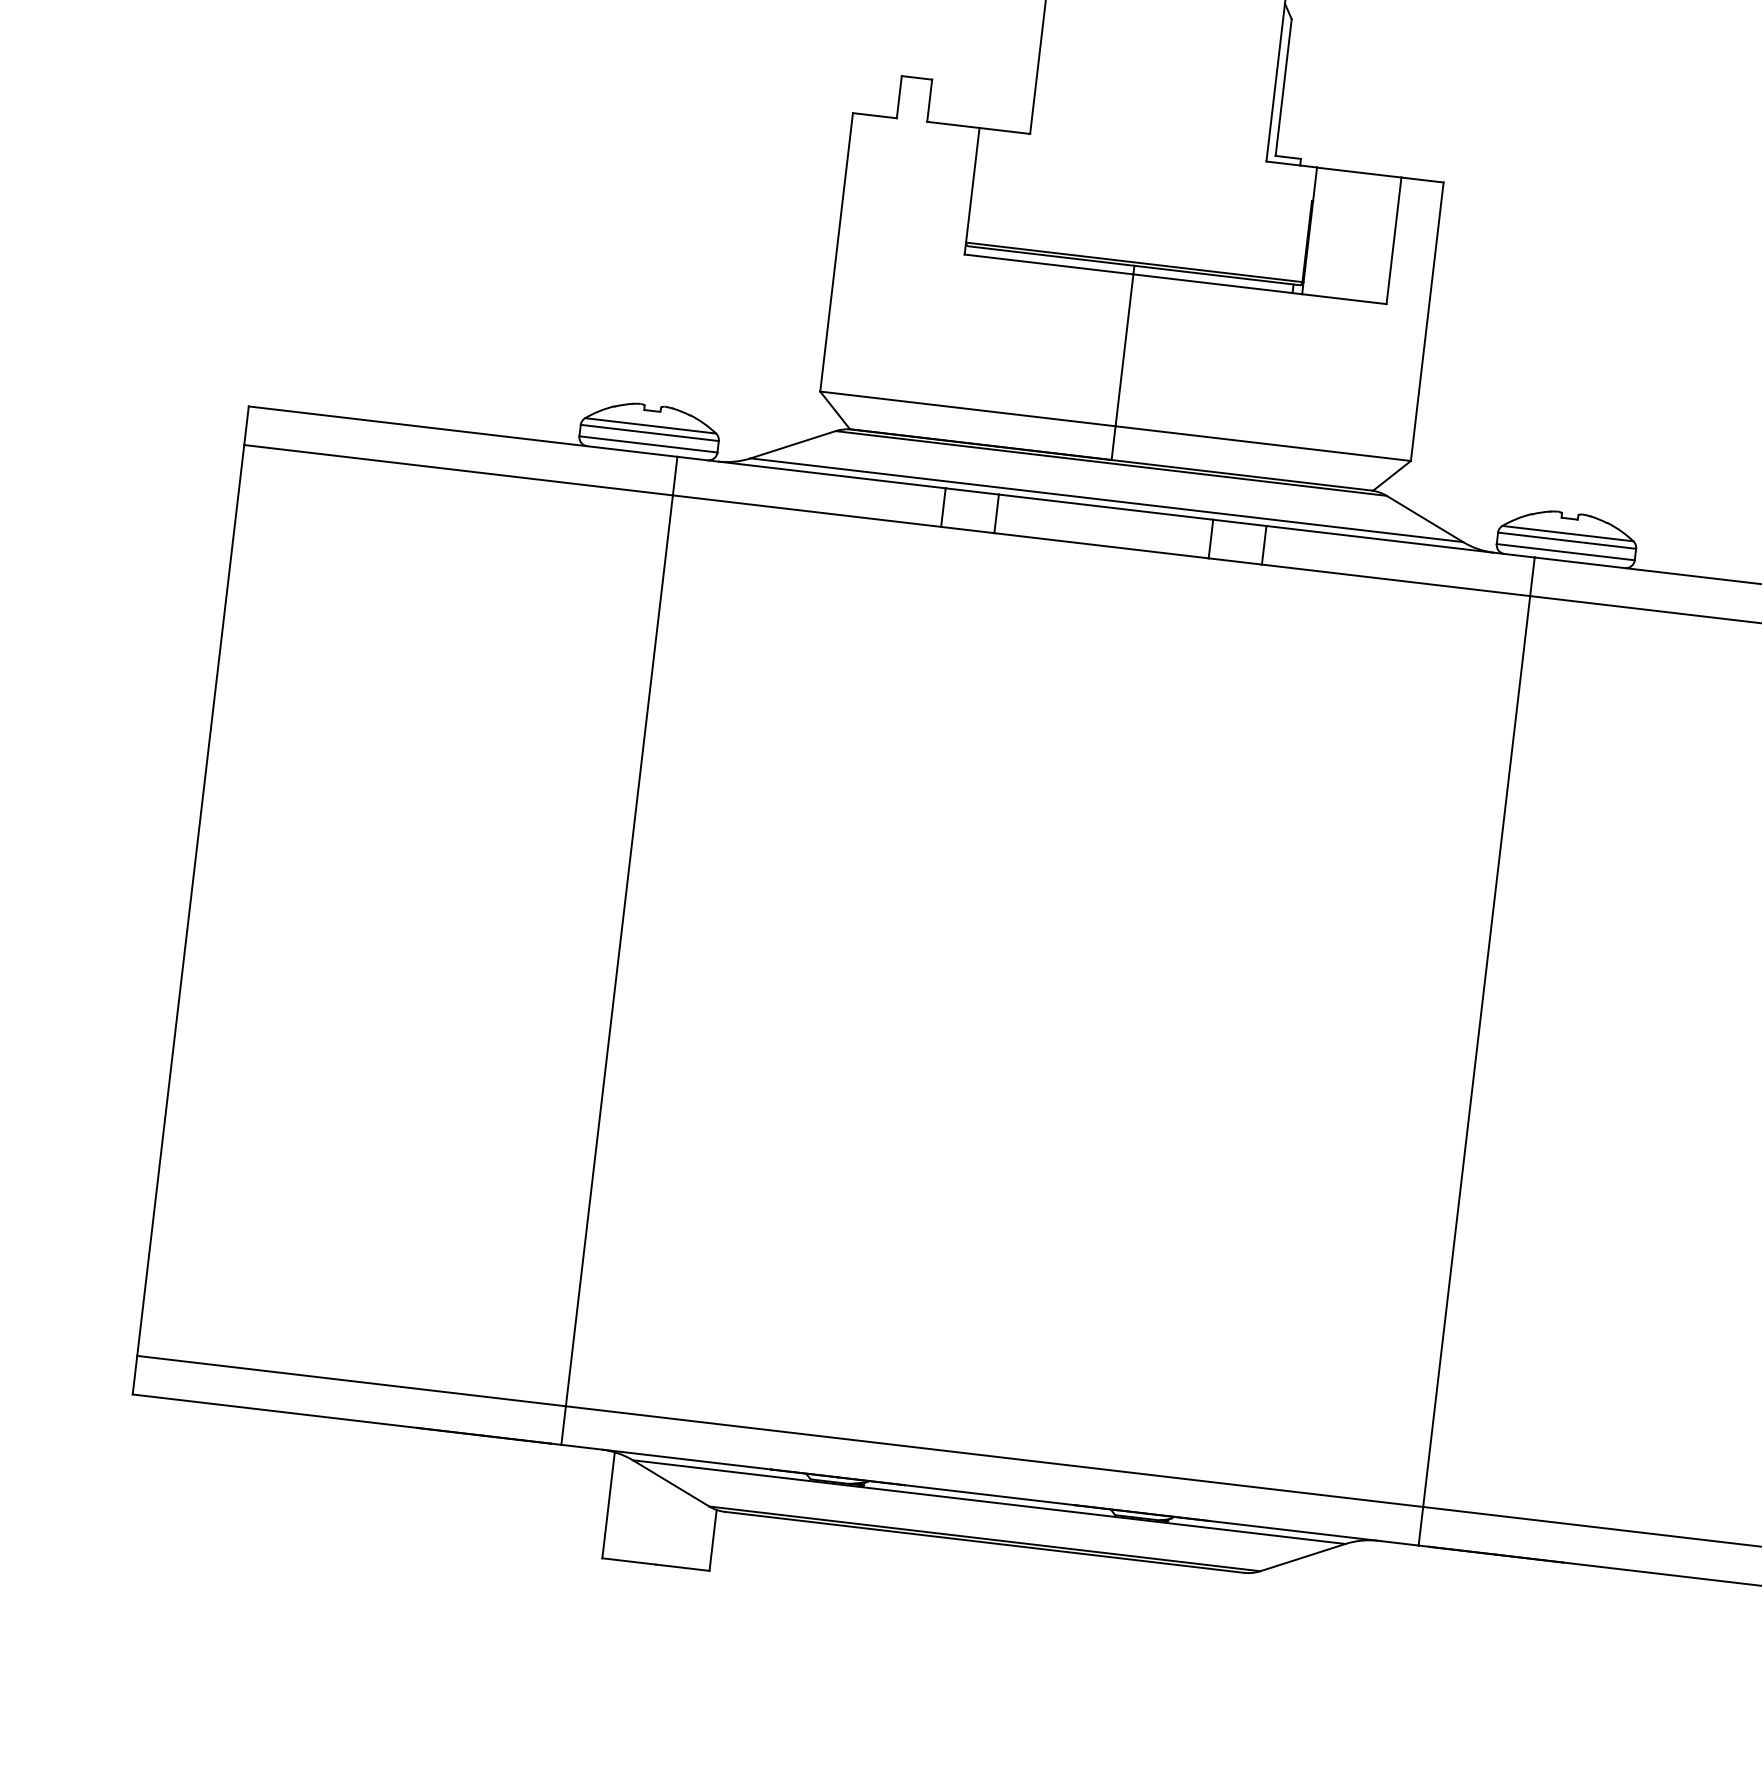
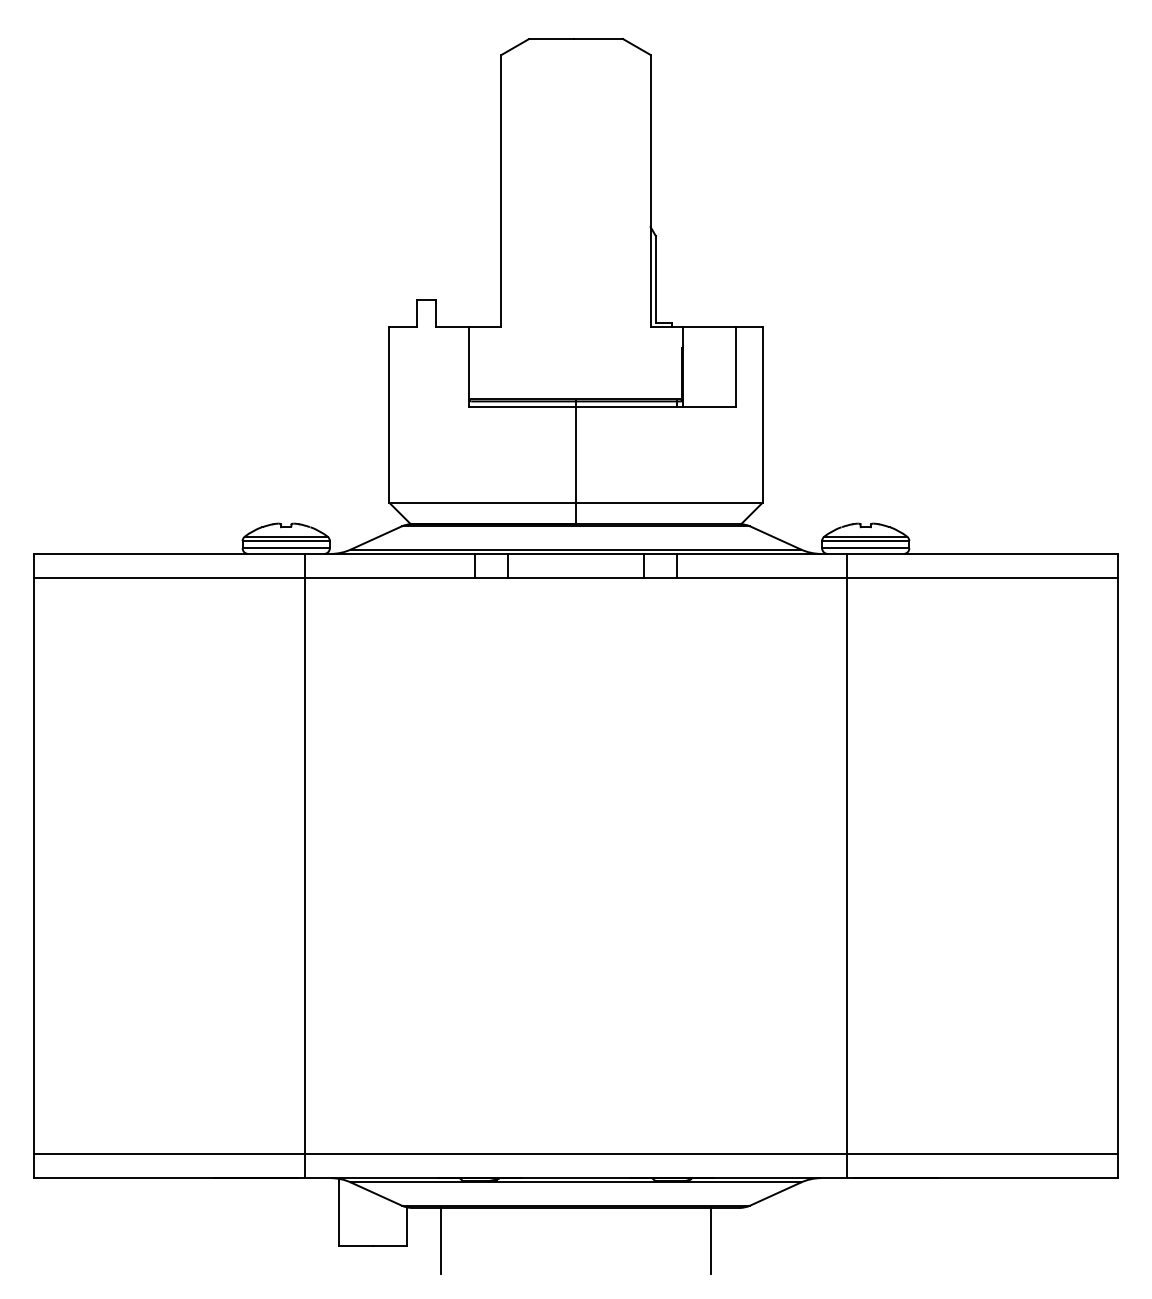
line: (763, 1568) -> (440, 1240), added
line: (1192, 1619) -> (711, 1240), added

